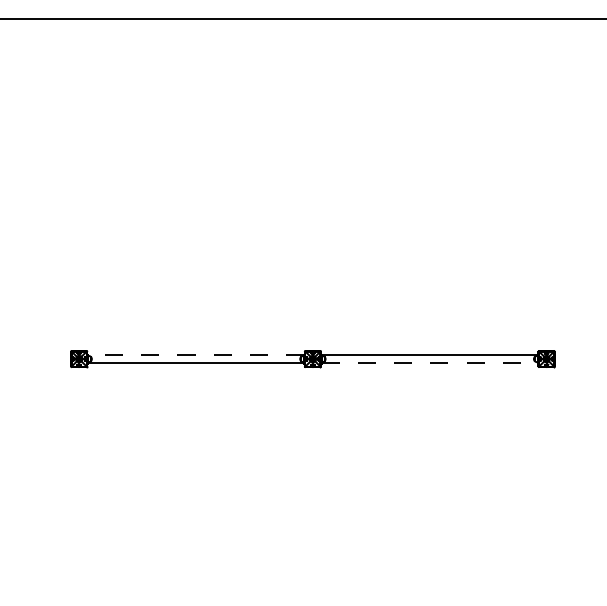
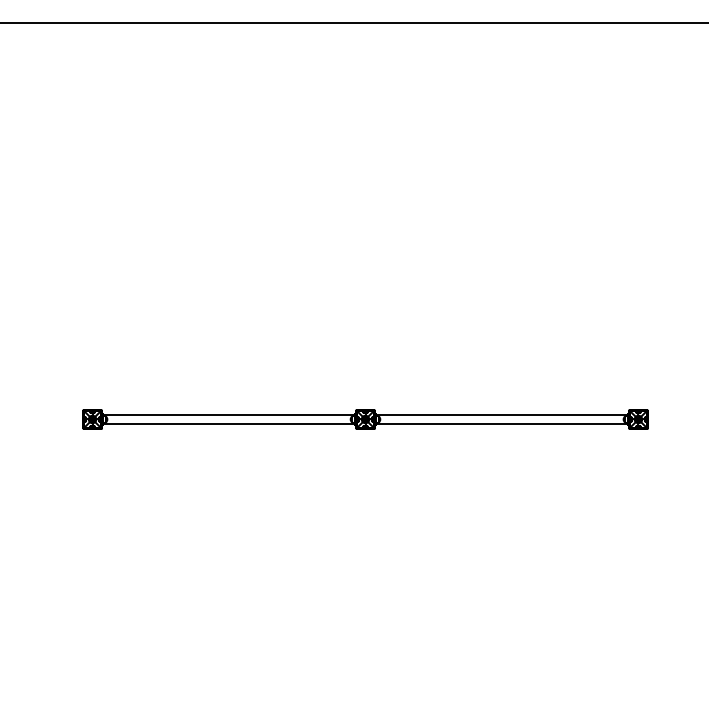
line: (195, 355) -> (228, 415), dashed -> solid
line: (430, 362) -> (502, 423), dashed -> solid

